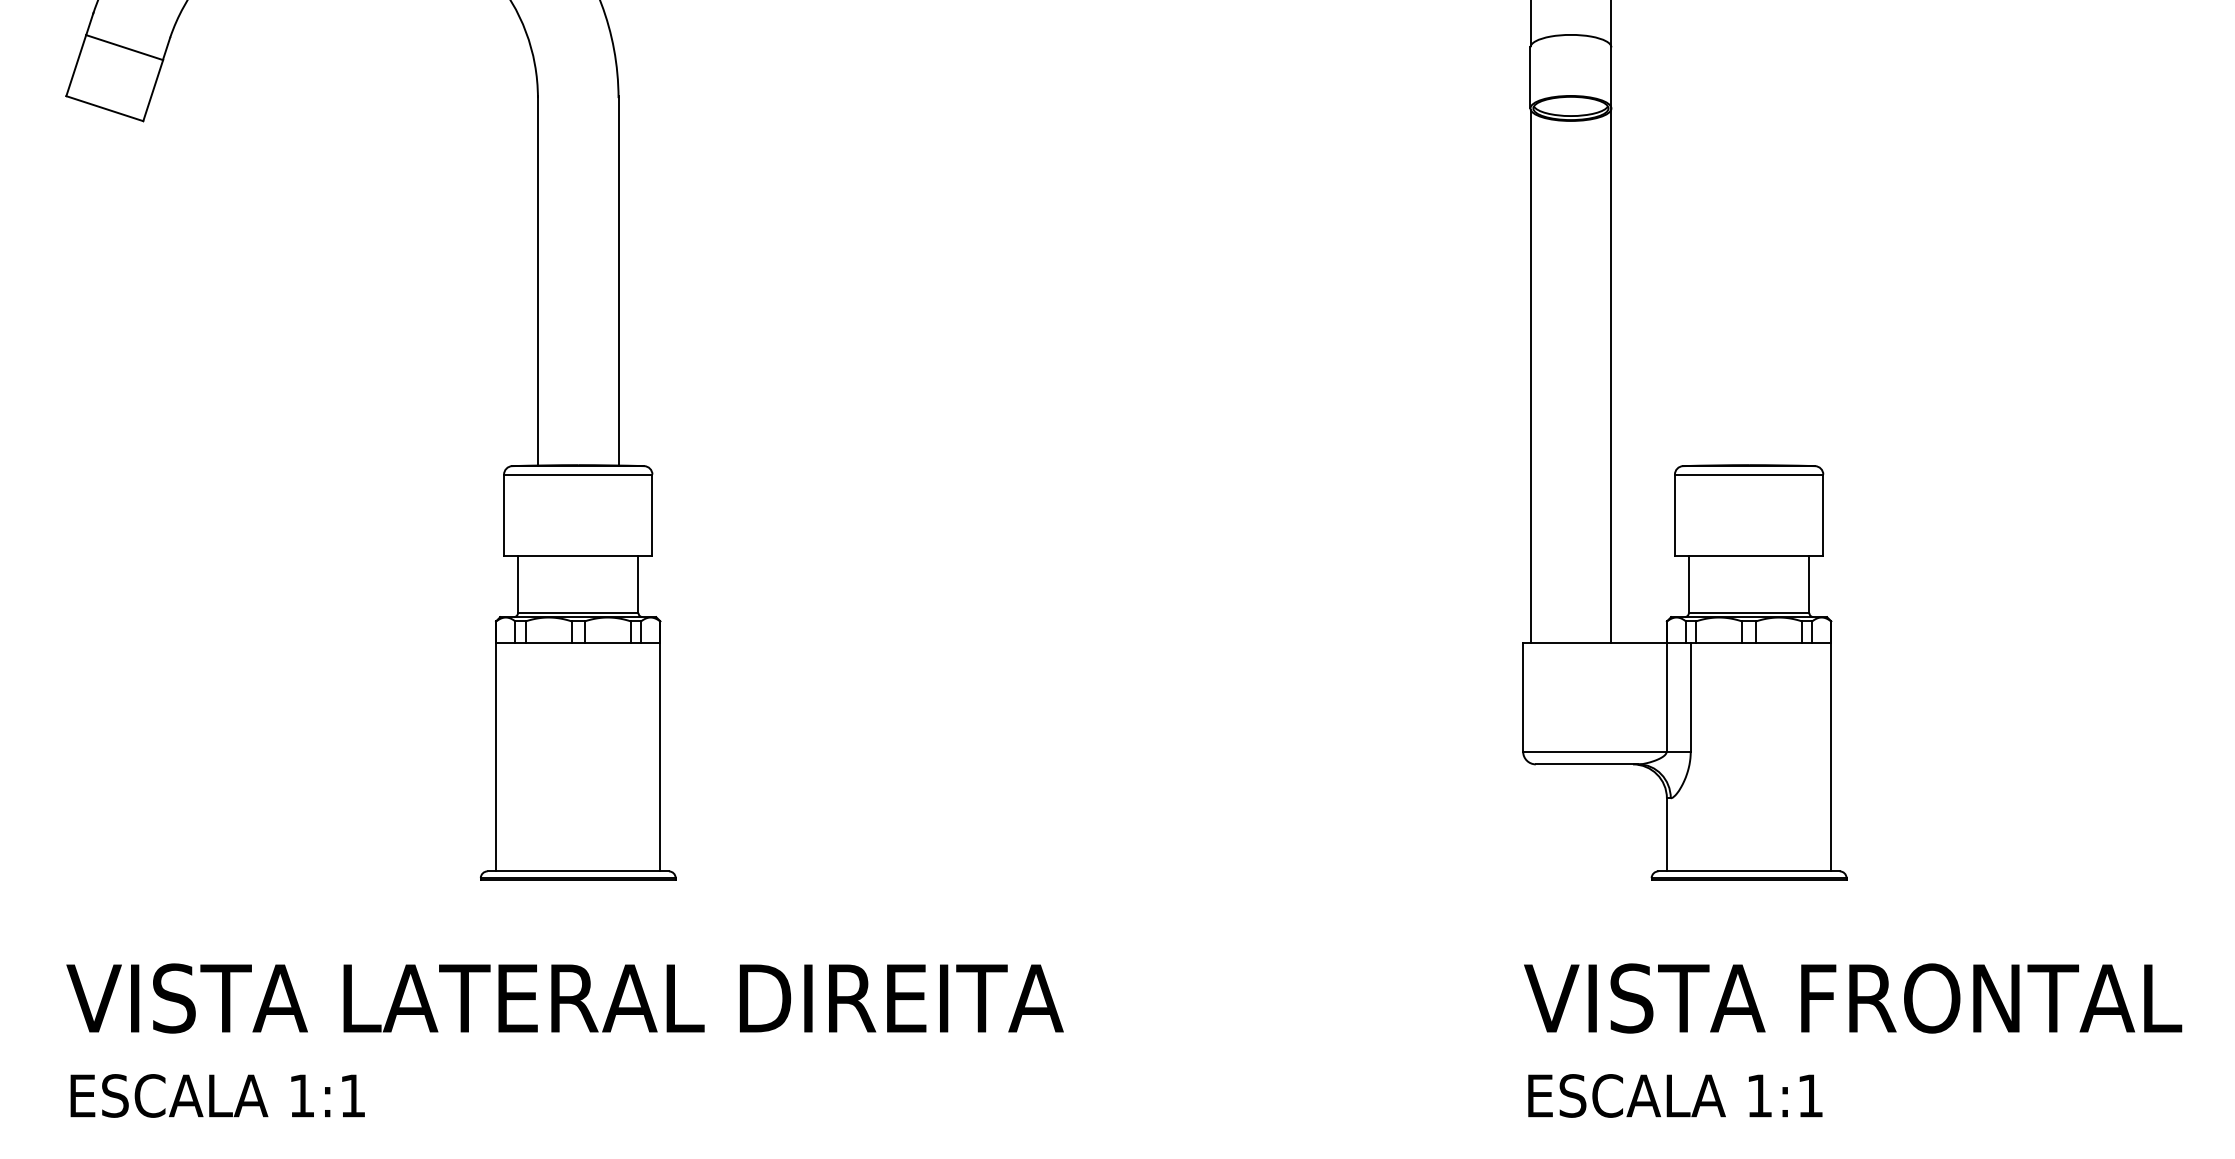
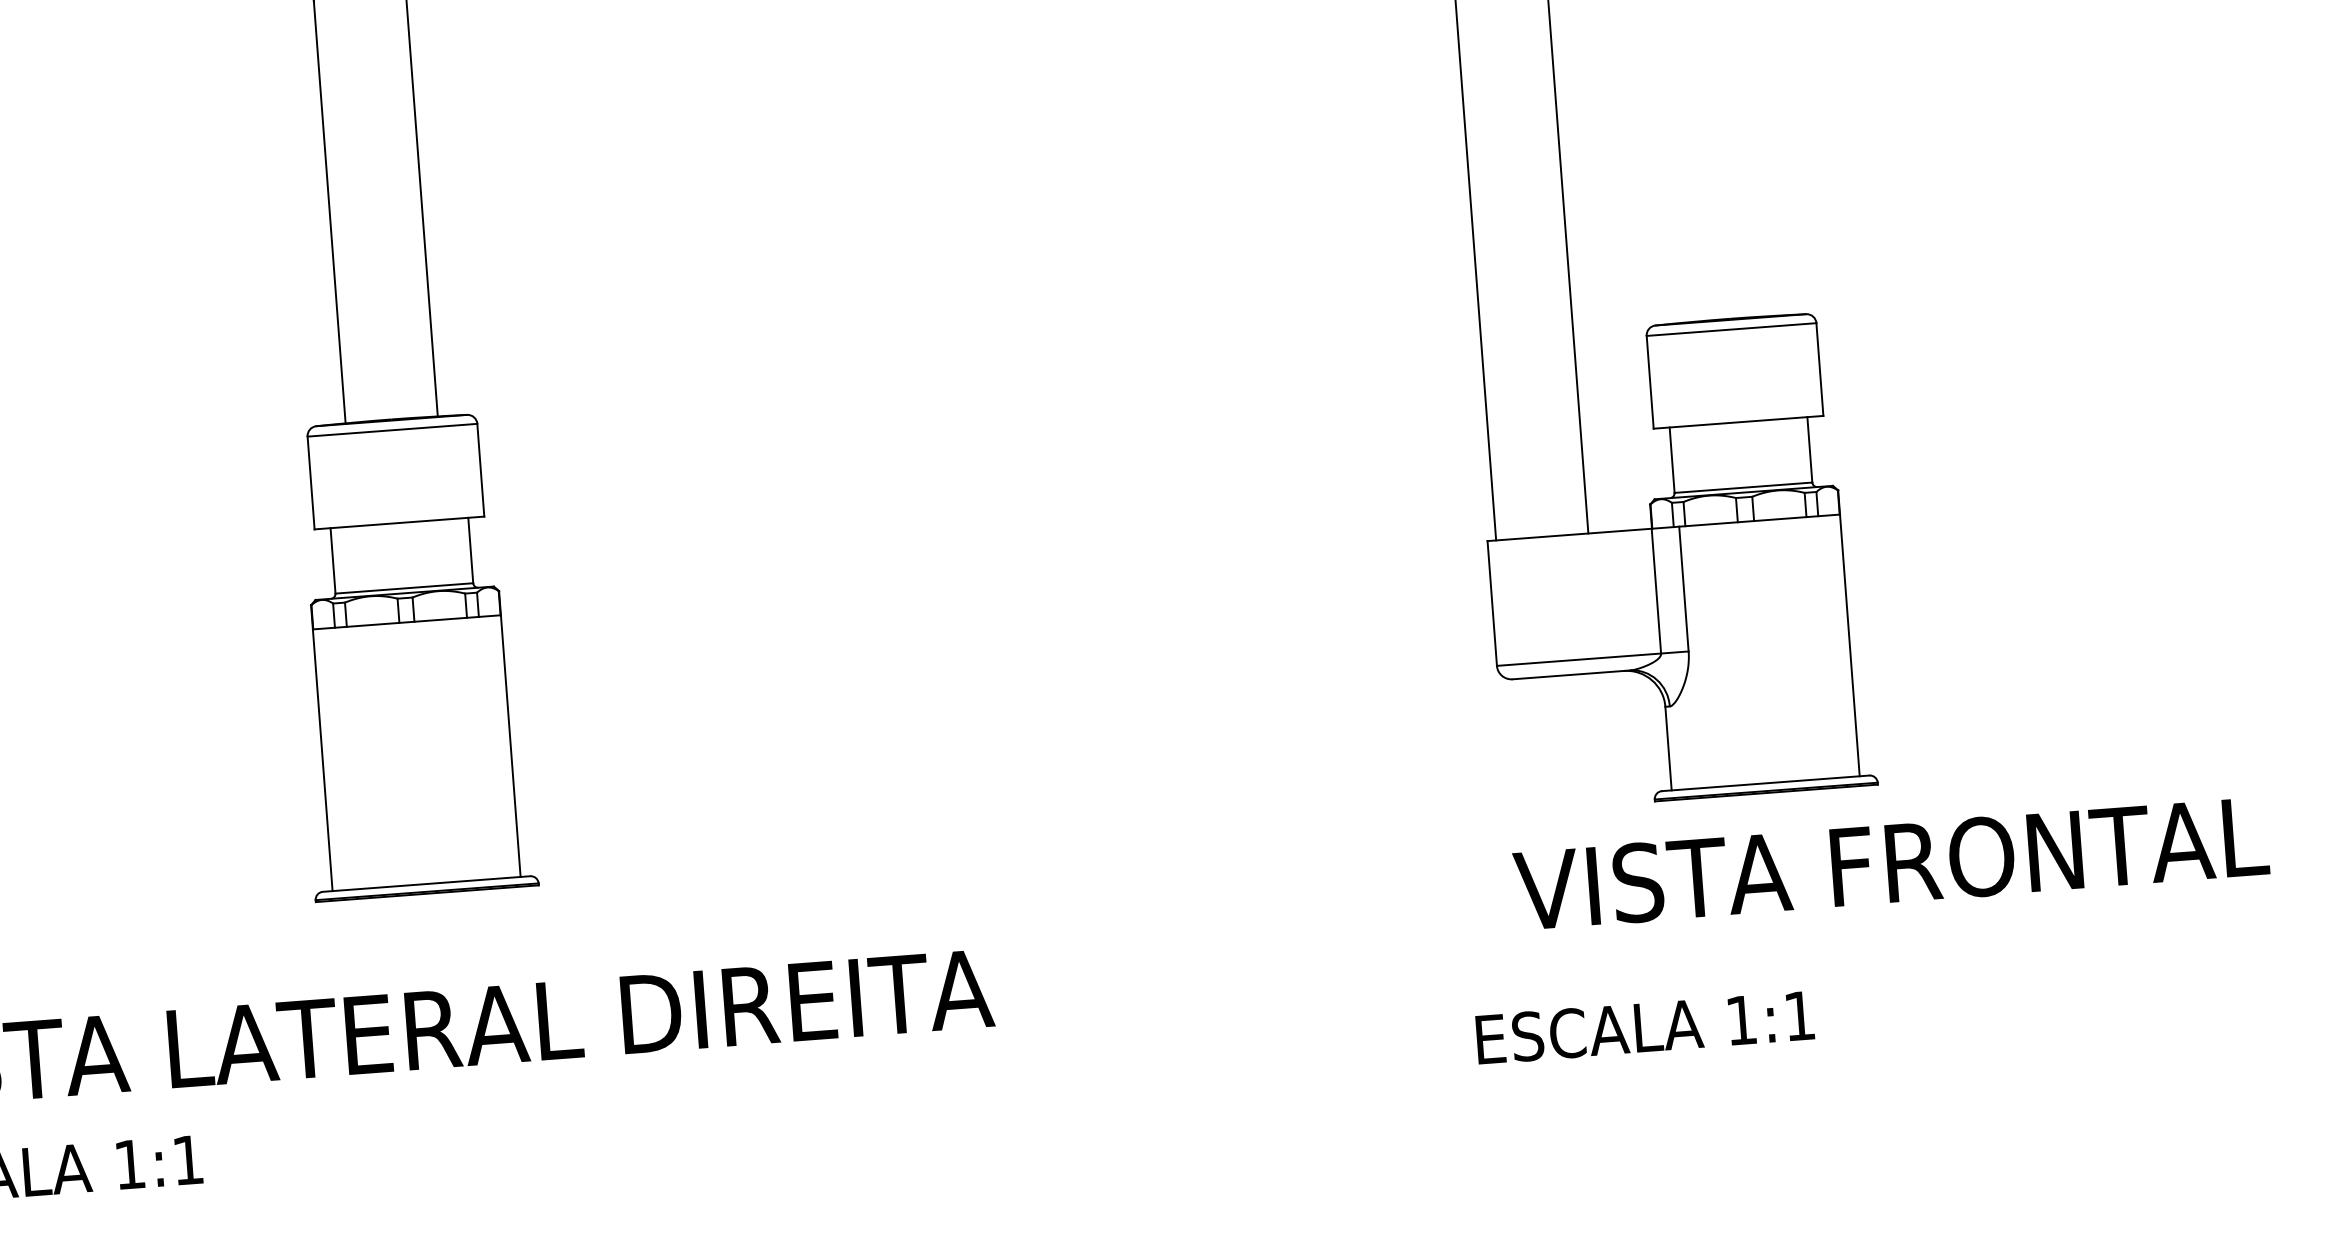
text: (1853, 998) -> (1891, 863), moved
text: (1675, 1095) -> (1645, 1027), moved

